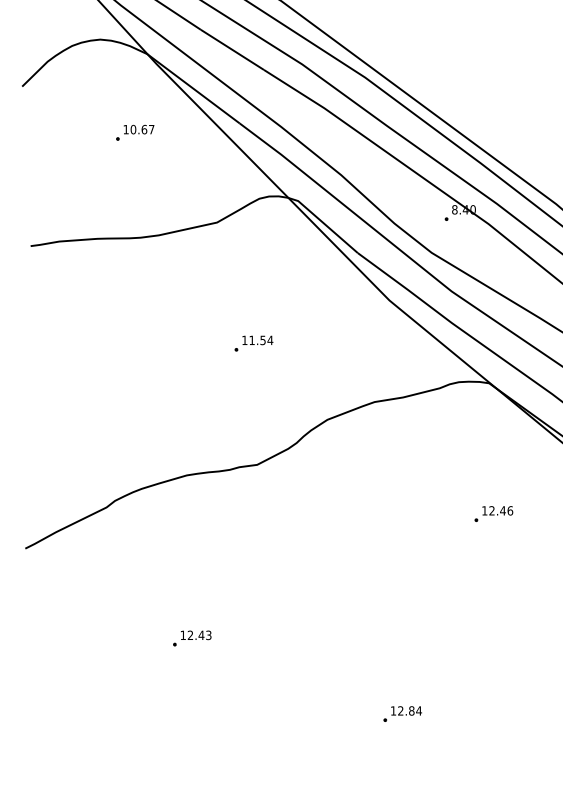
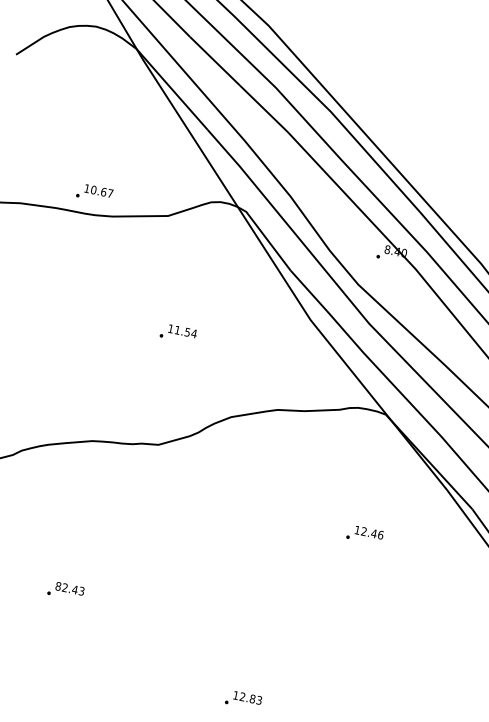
part: (135, 132) -> (95, 193), moved
text: (183, 635) -> (58, 586), 12.43 -> 82.43
text: (418, 710) -> (258, 699), 12.84 -> 12.83

